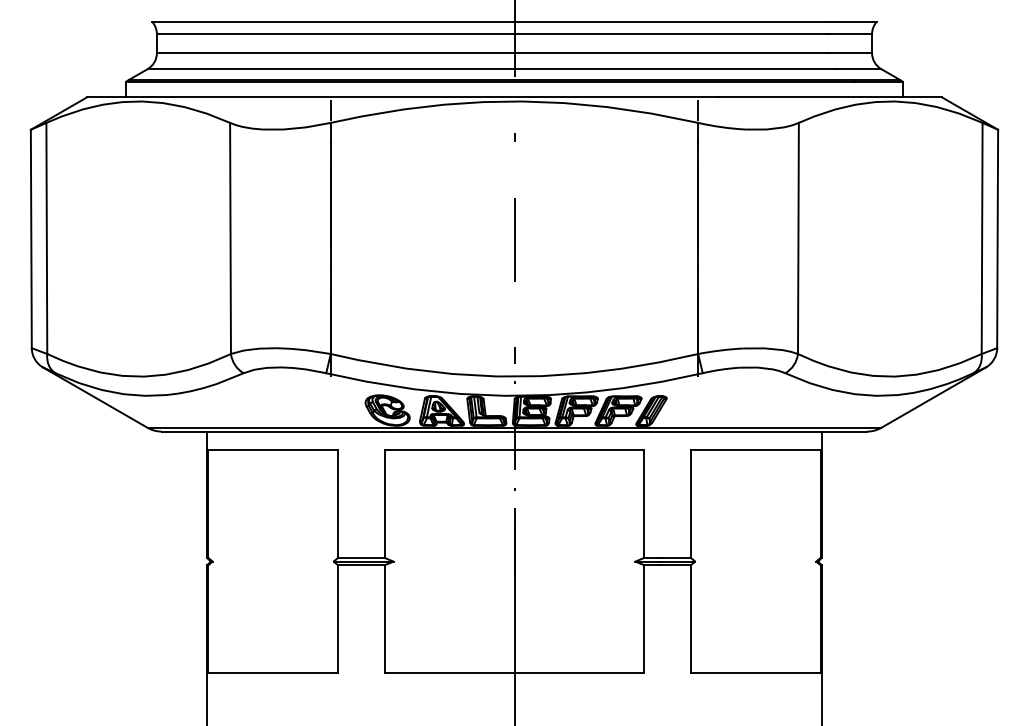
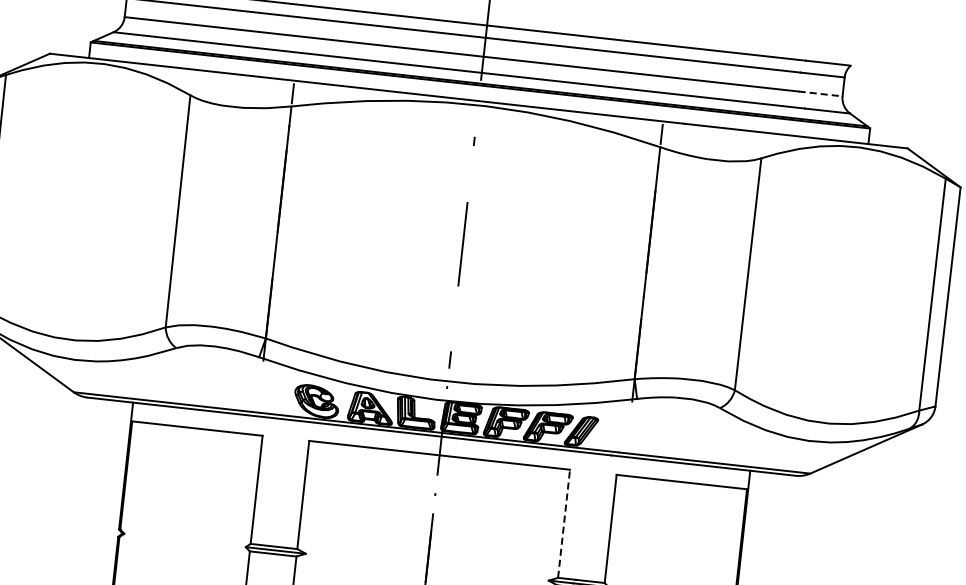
line: (850, 53) -> (820, 94), solid -> dashed
line: (644, 504) -> (564, 524), solid -> dashed

